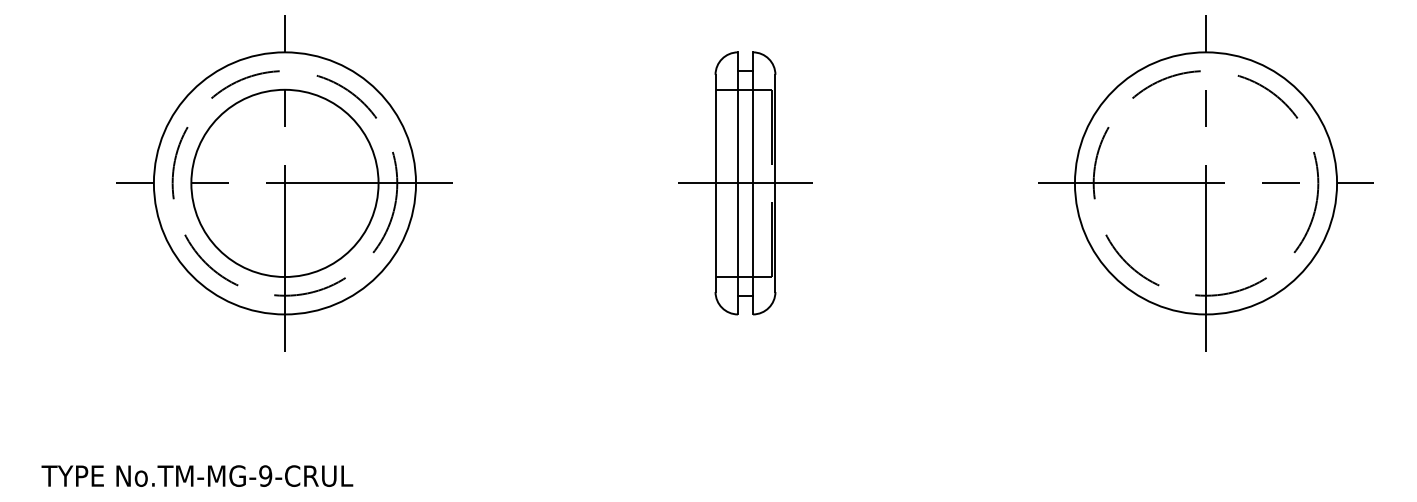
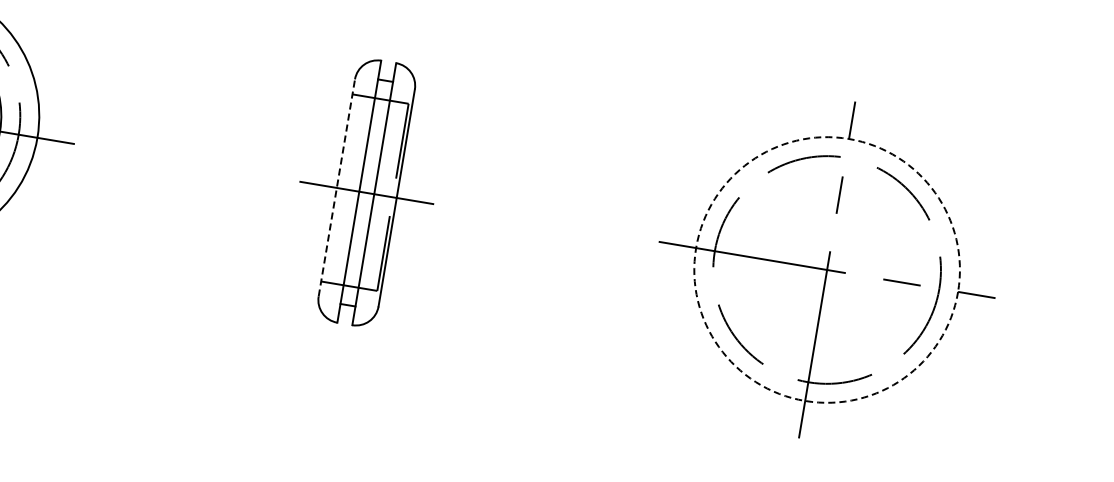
line: (715, 183) -> (336, 188), solid -> dashed
circle: (1205, 183) -> (826, 269), solid -> dashed

